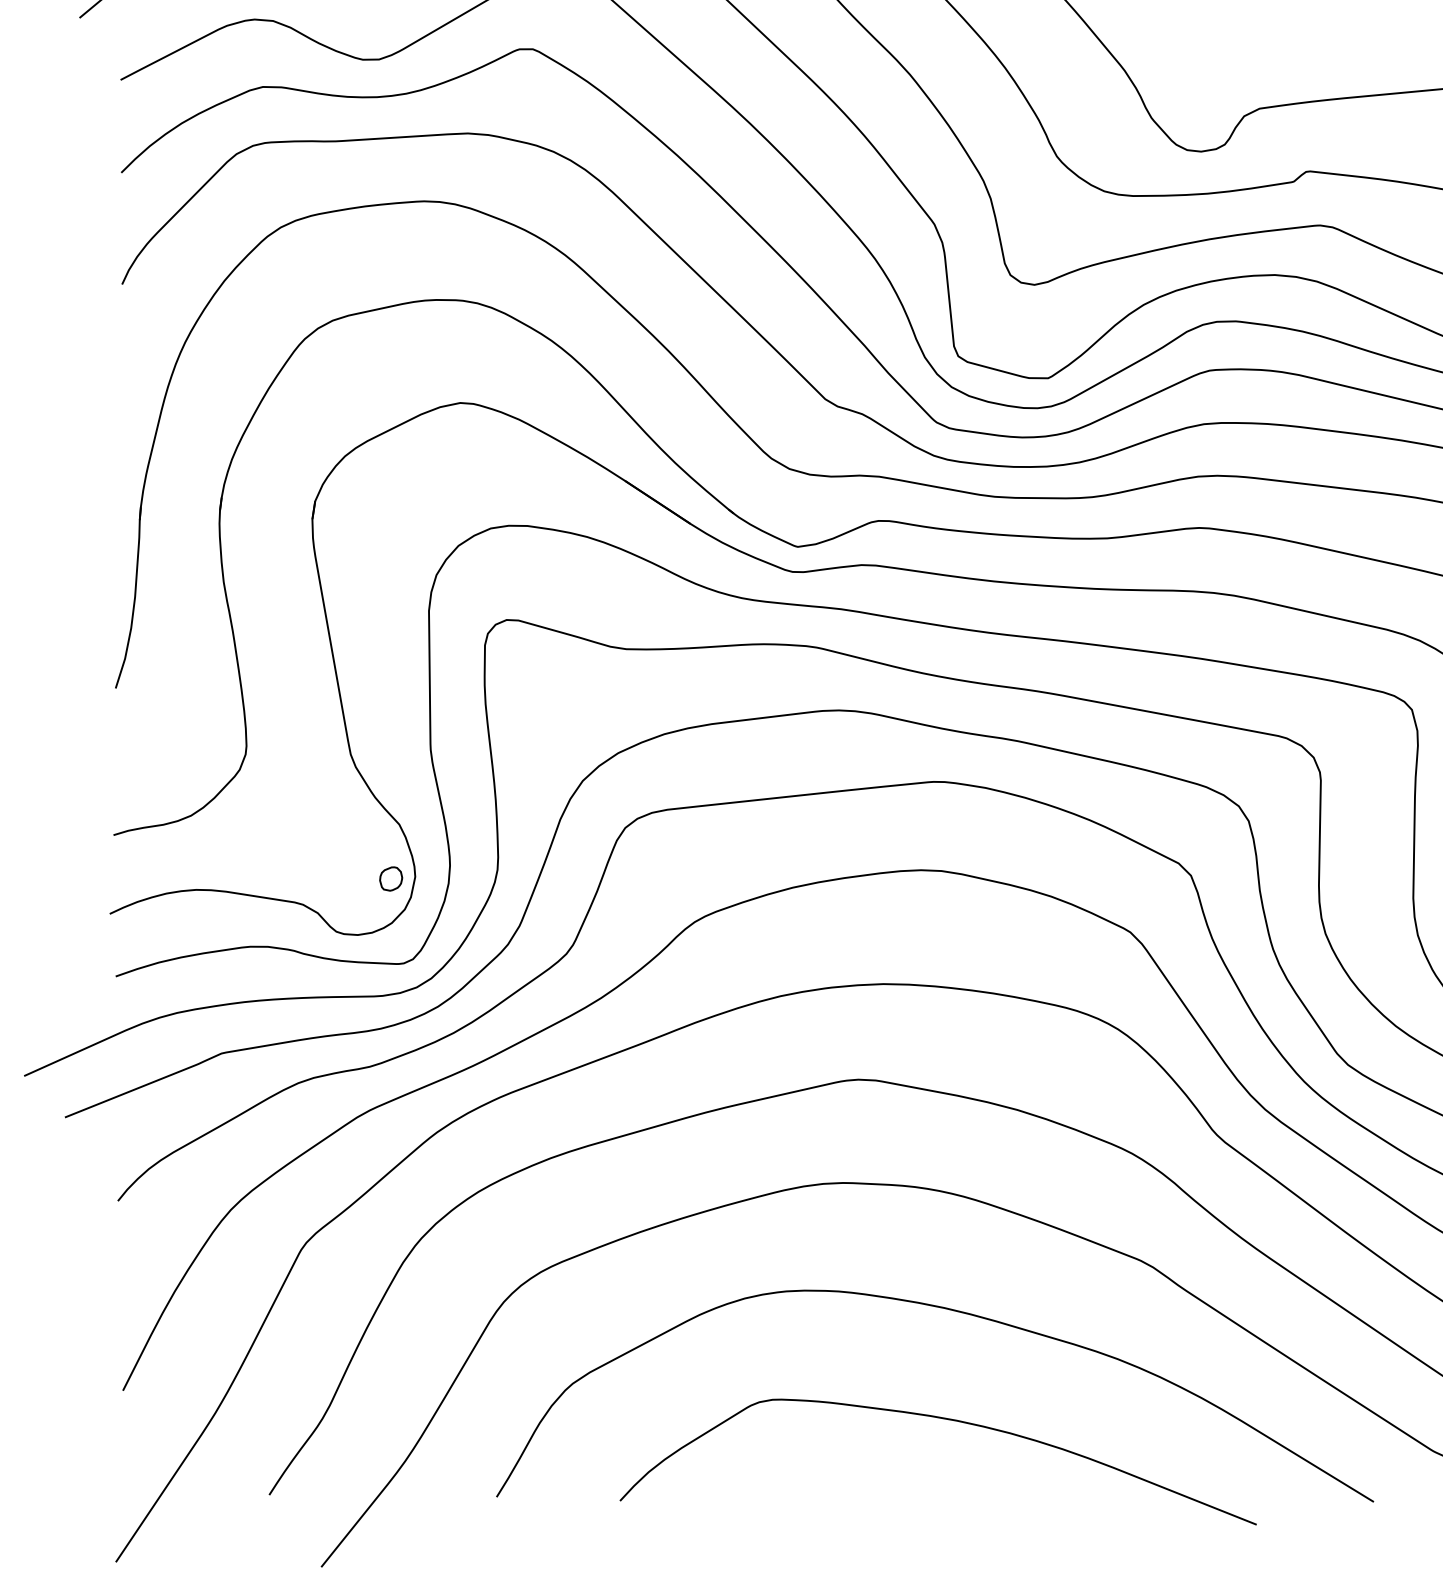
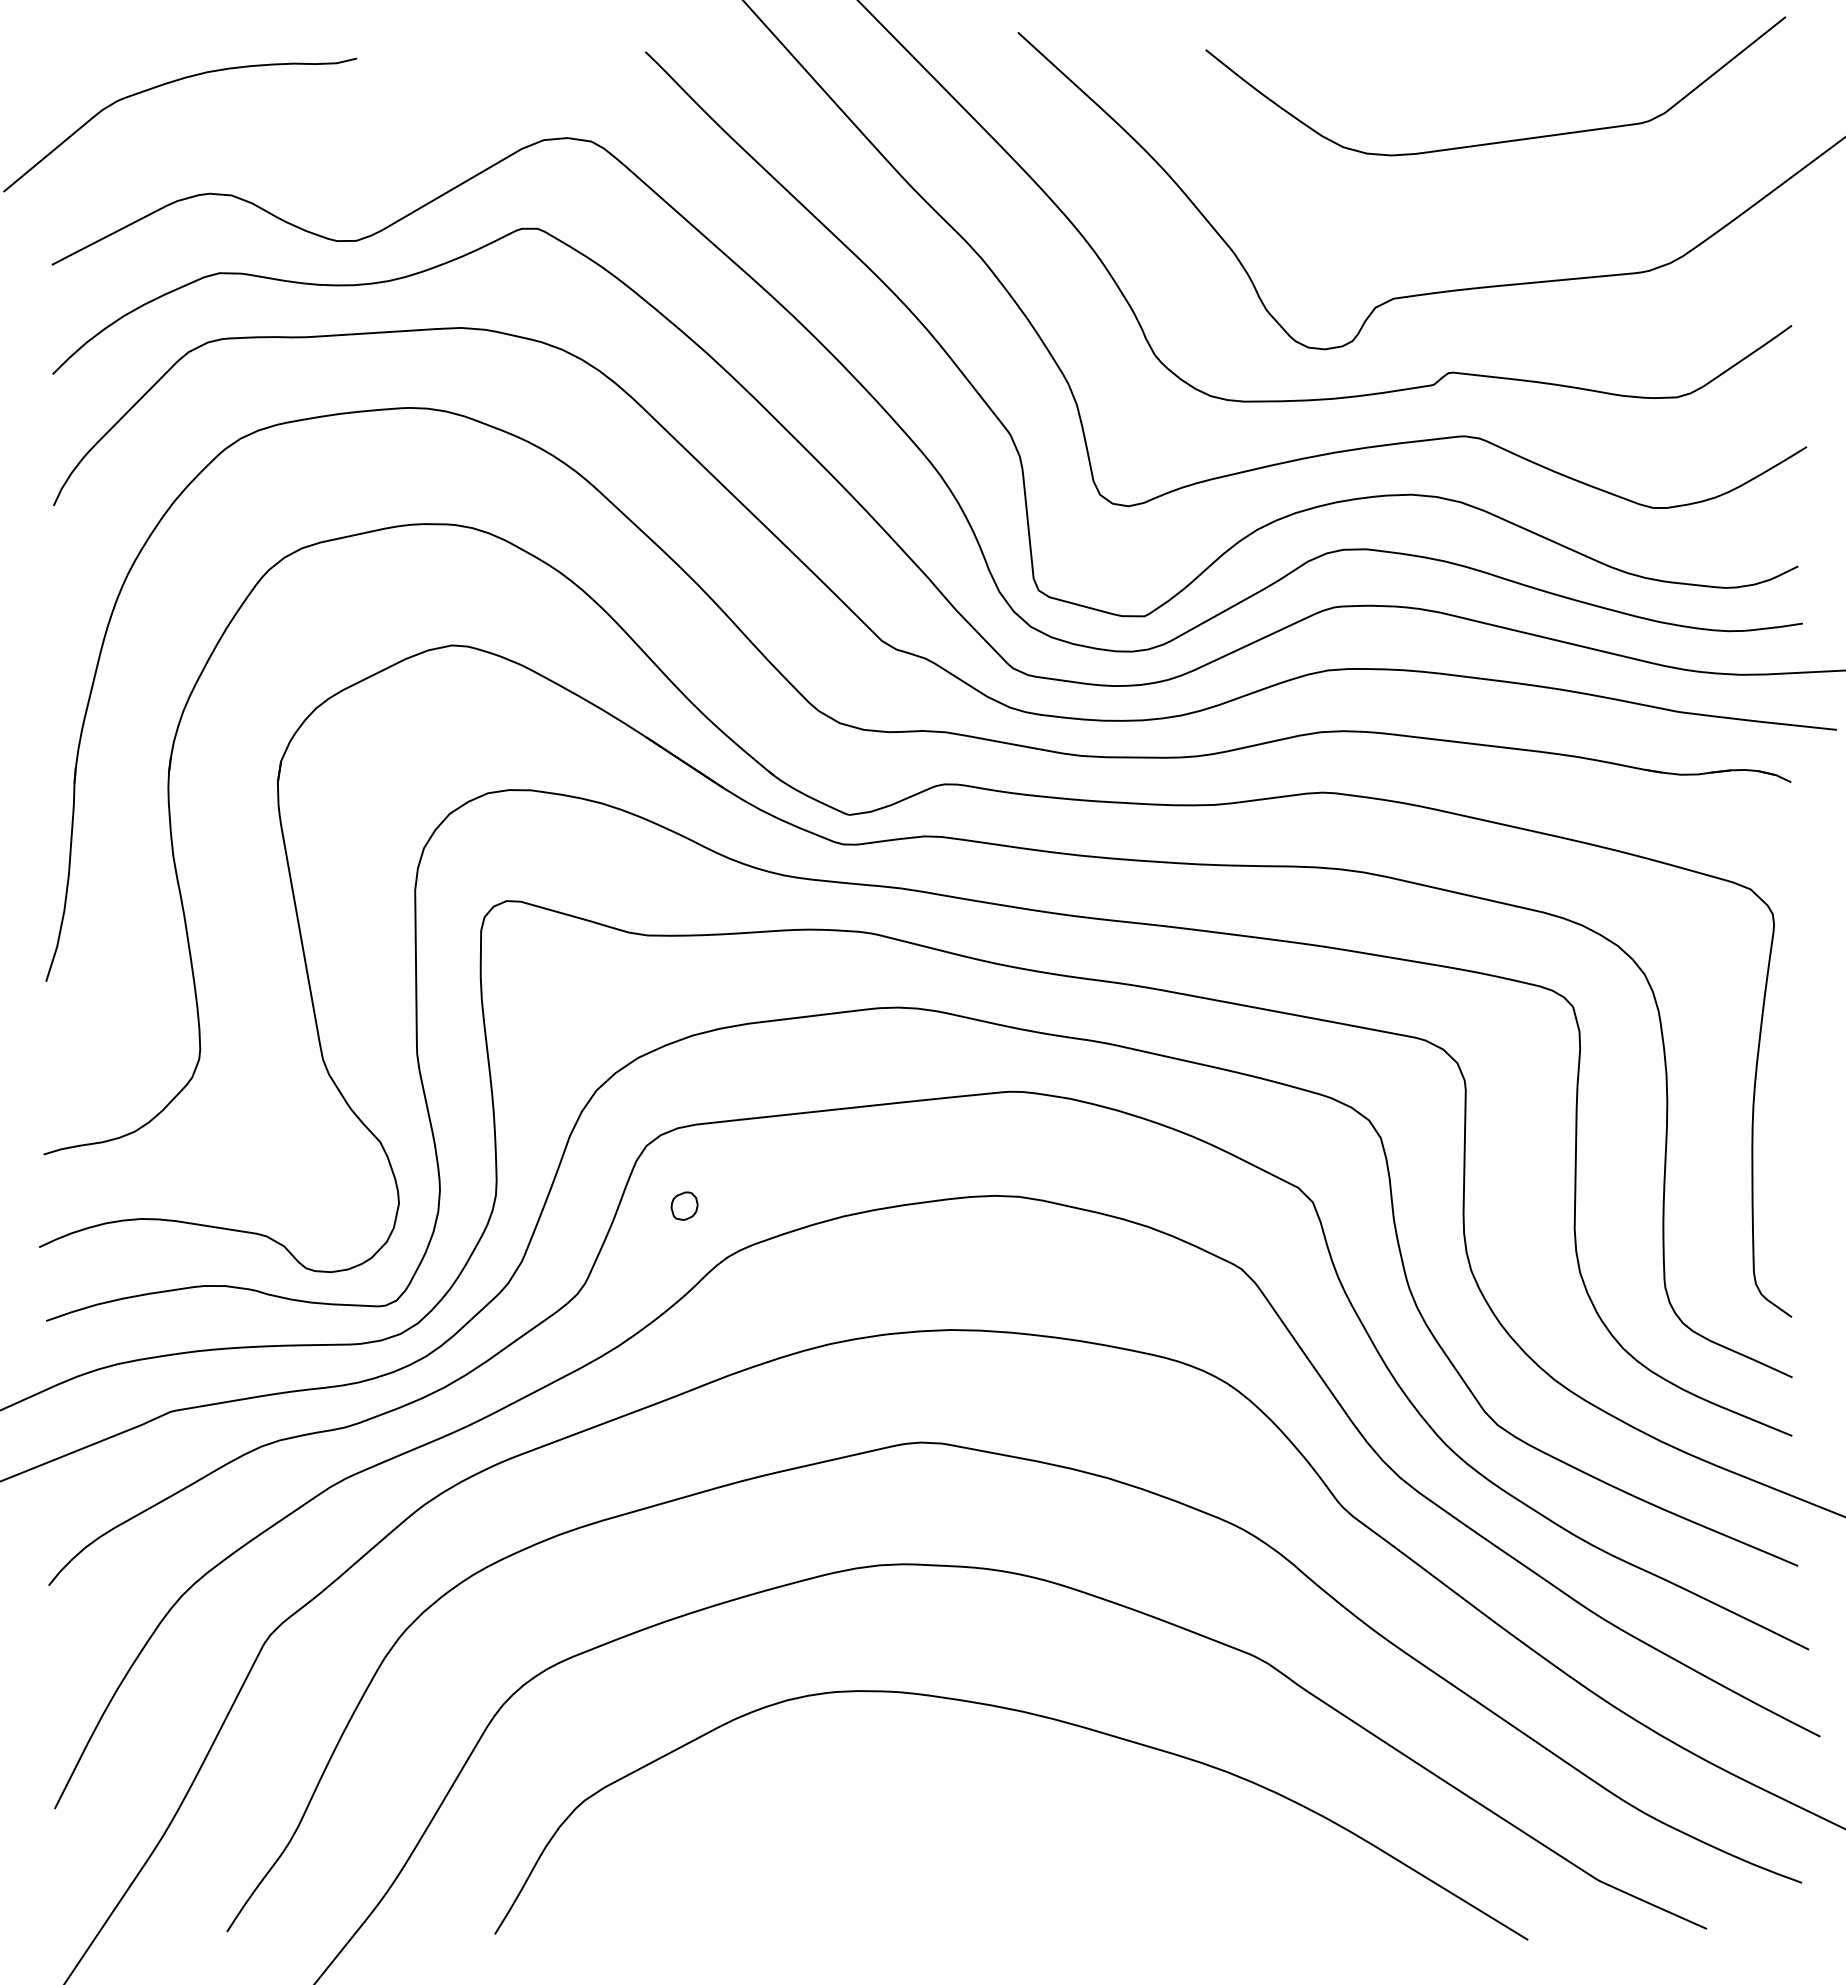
part: (391, 878) -> (684, 1205), moved
curve: (947, 1420) -> (1025, 1843), removed

